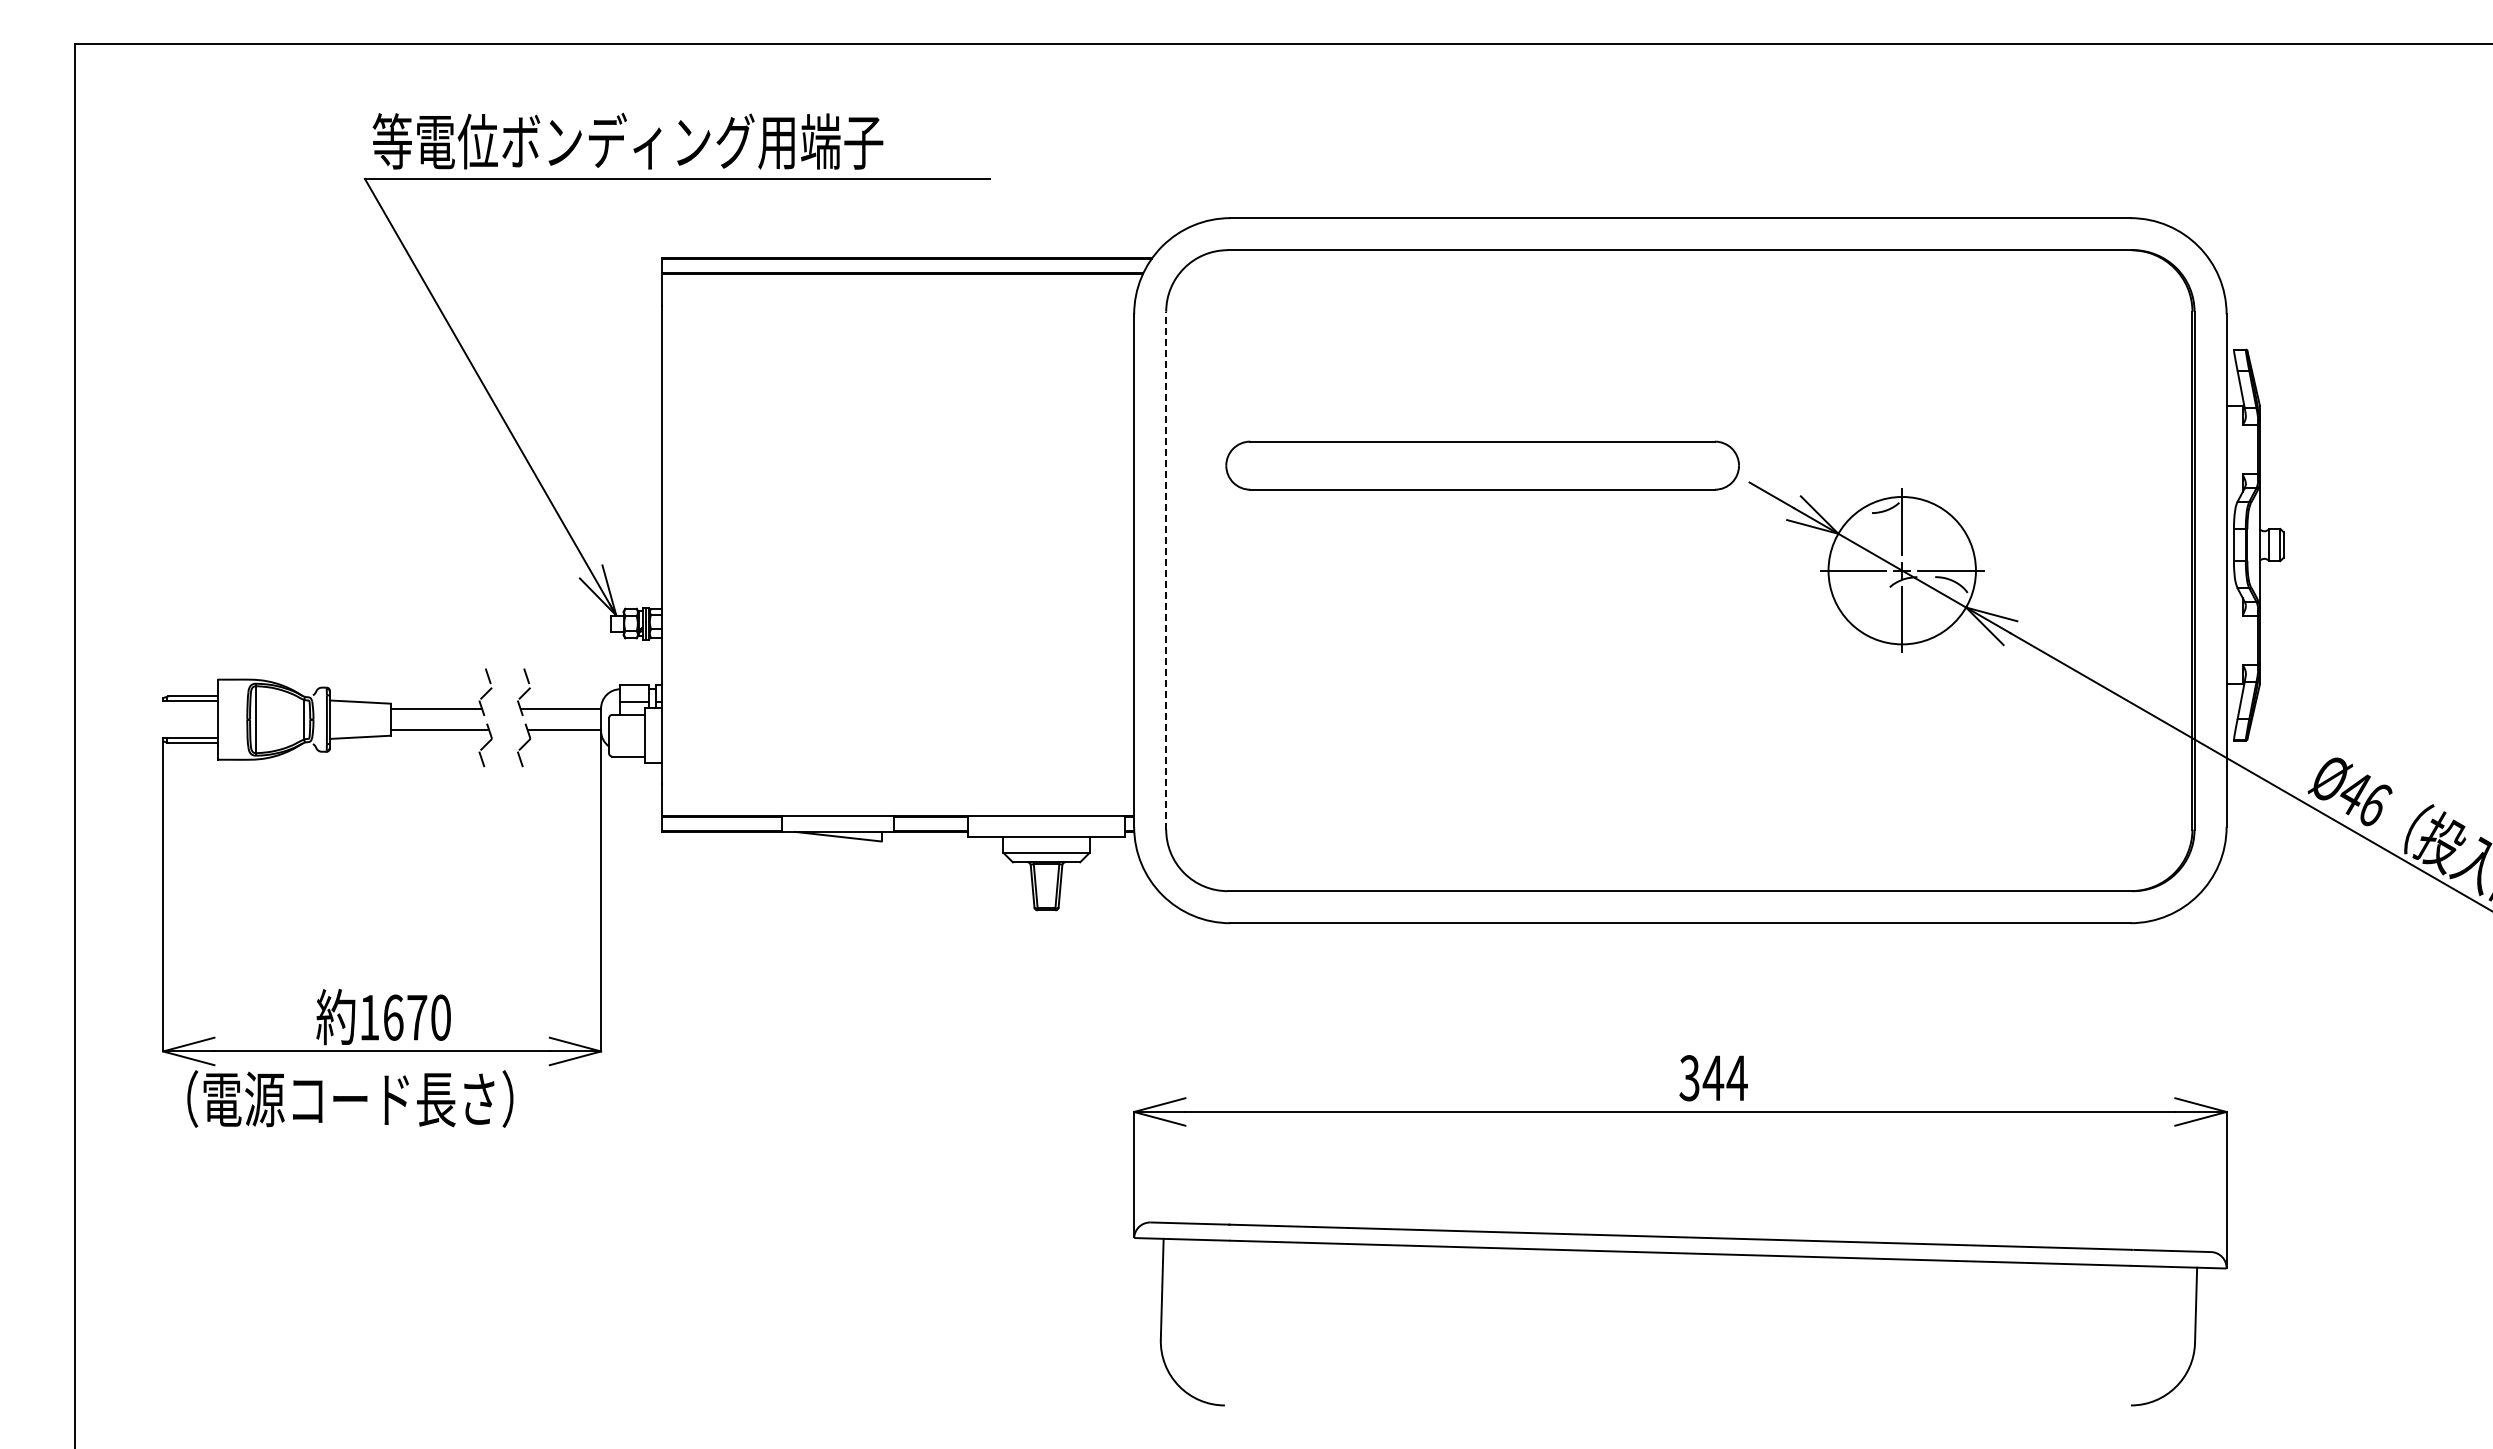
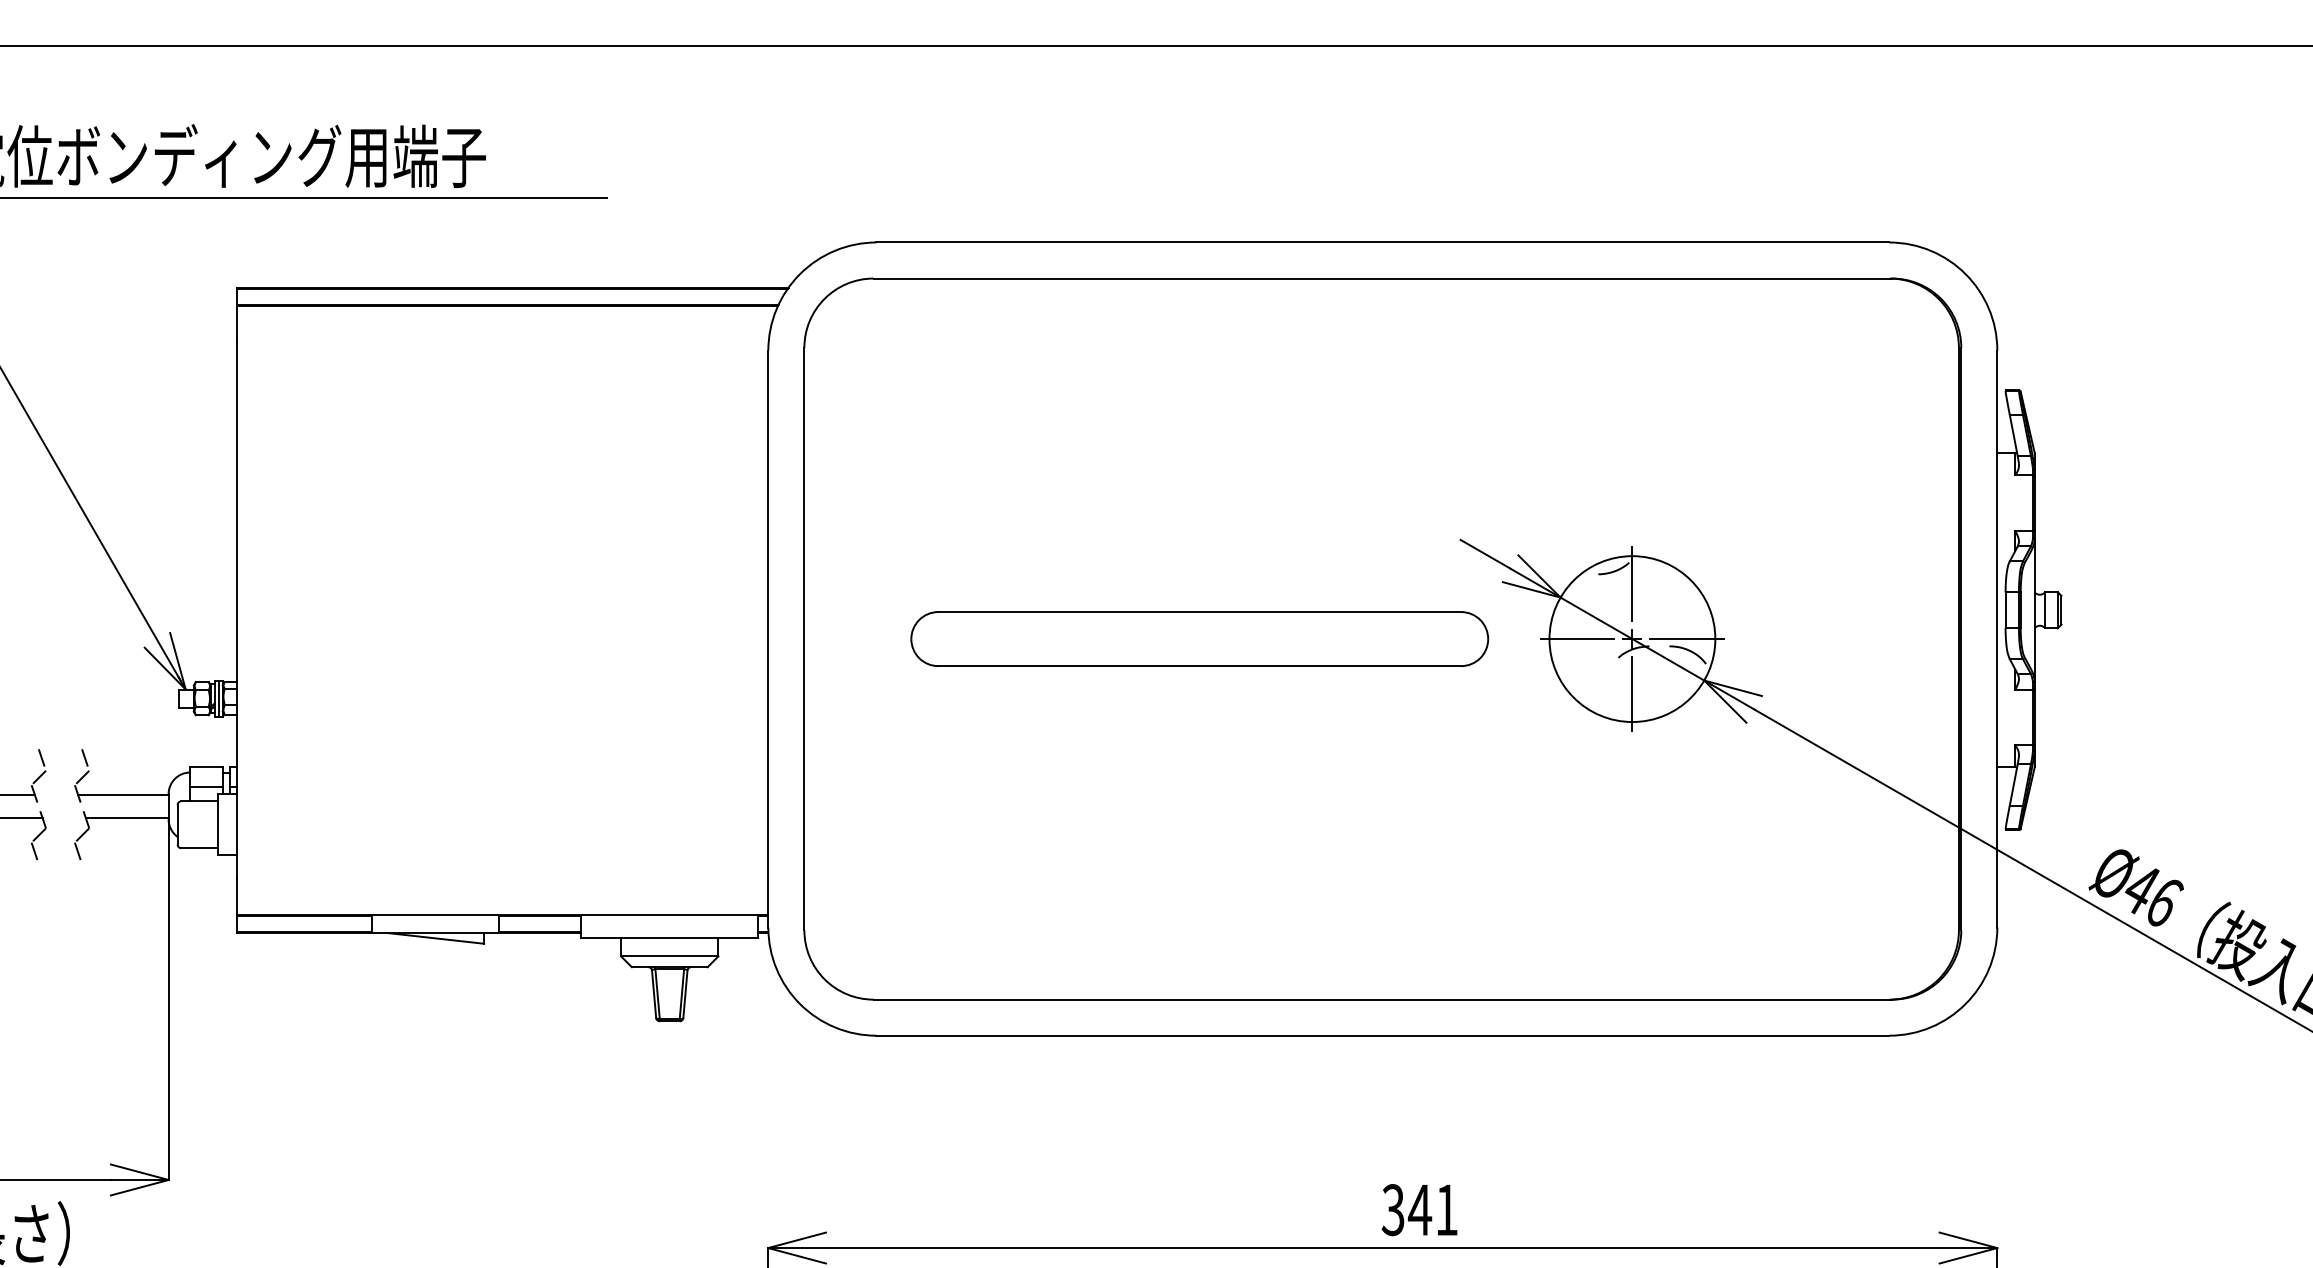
part: (1482, 465) -> (1199, 638), moved
line: (1166, 570) -> (804, 638), dashed -> solid
text: (1736, 1077) -> (1445, 1209), 344 -> 341

